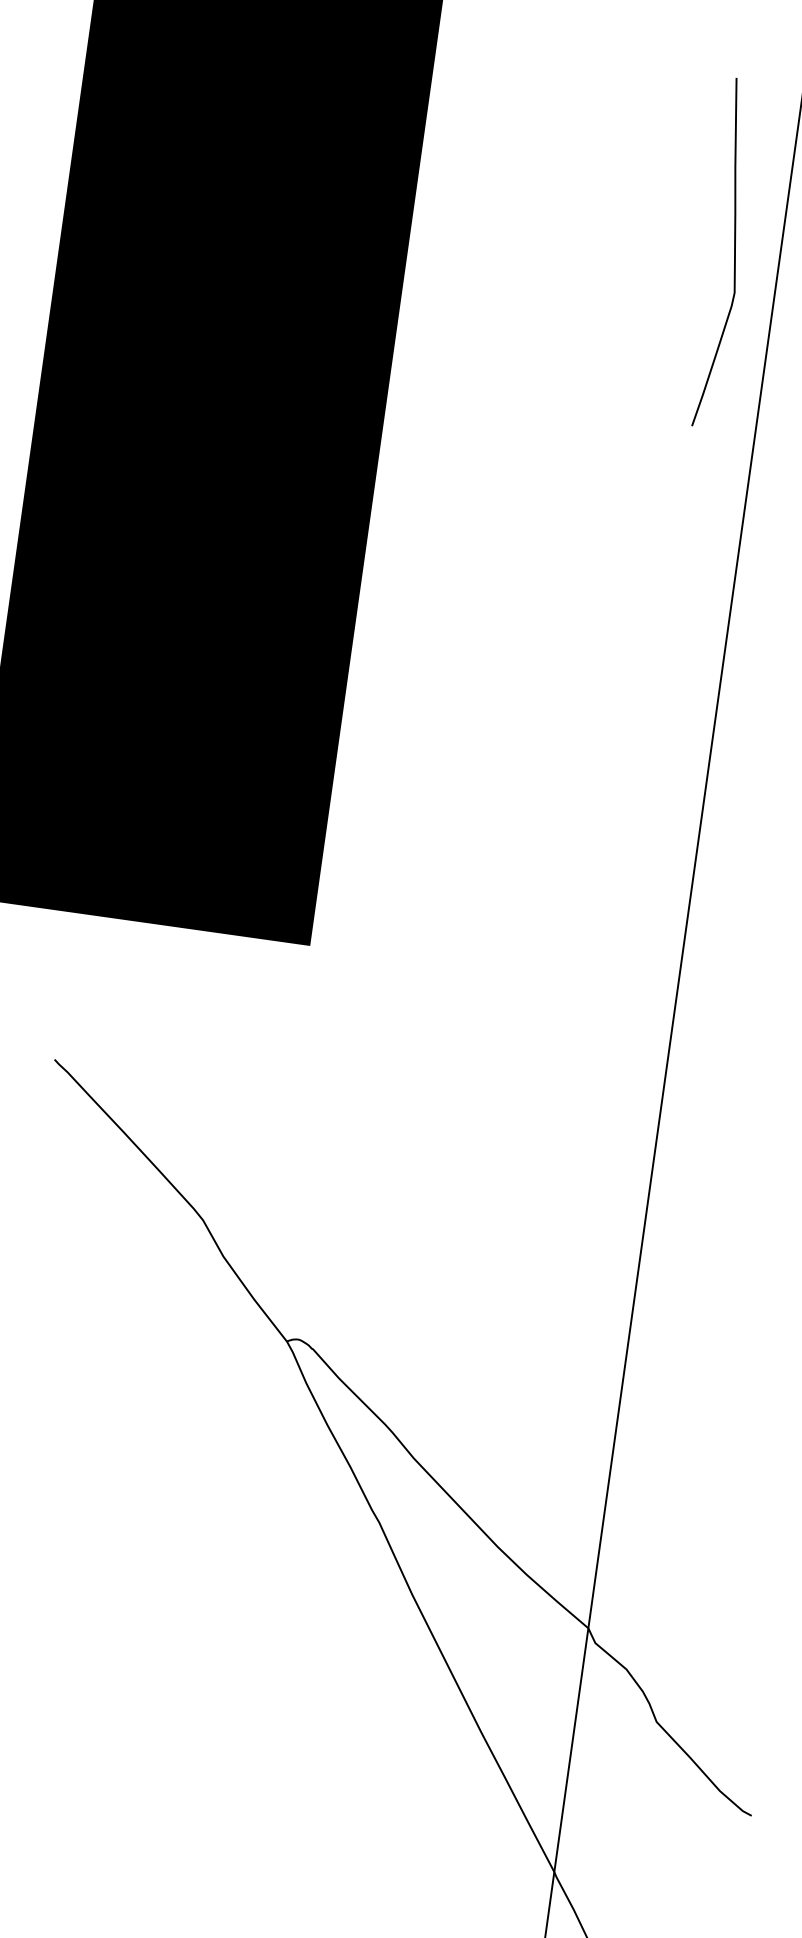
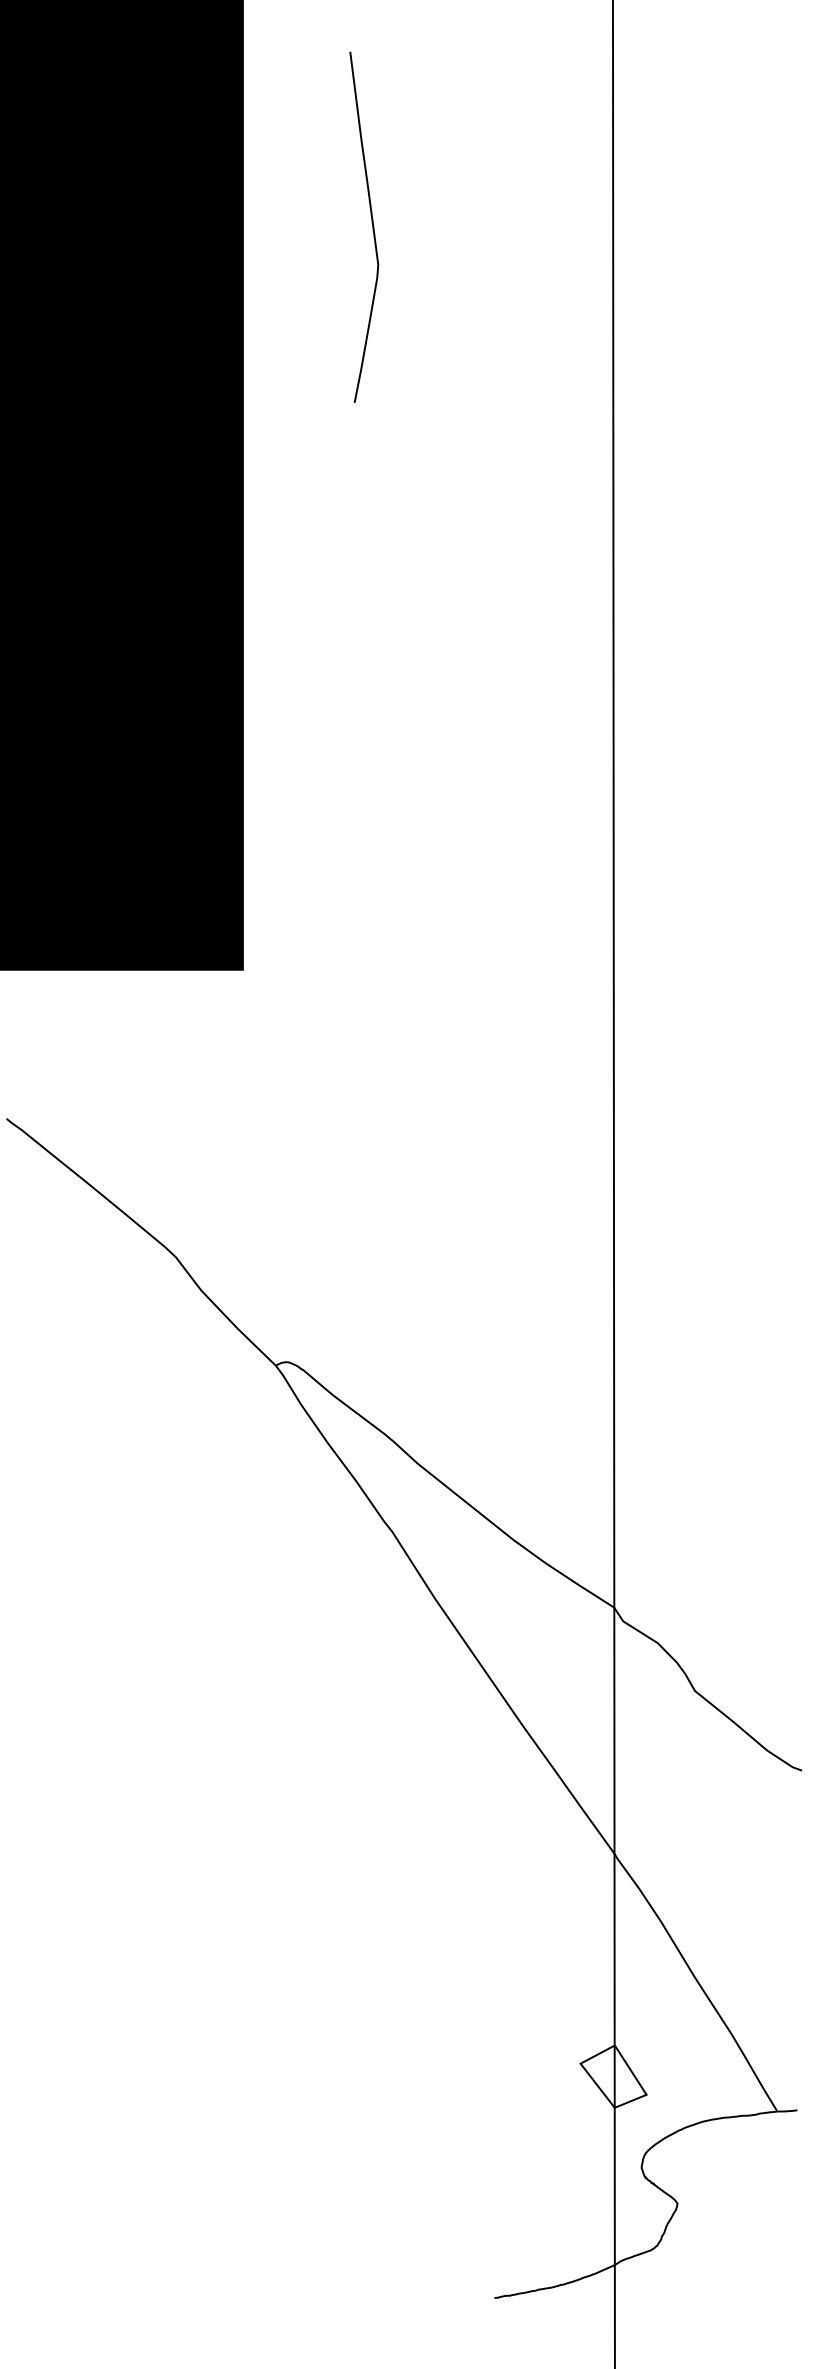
curve: (734, 254) -> (372, 226), moved

